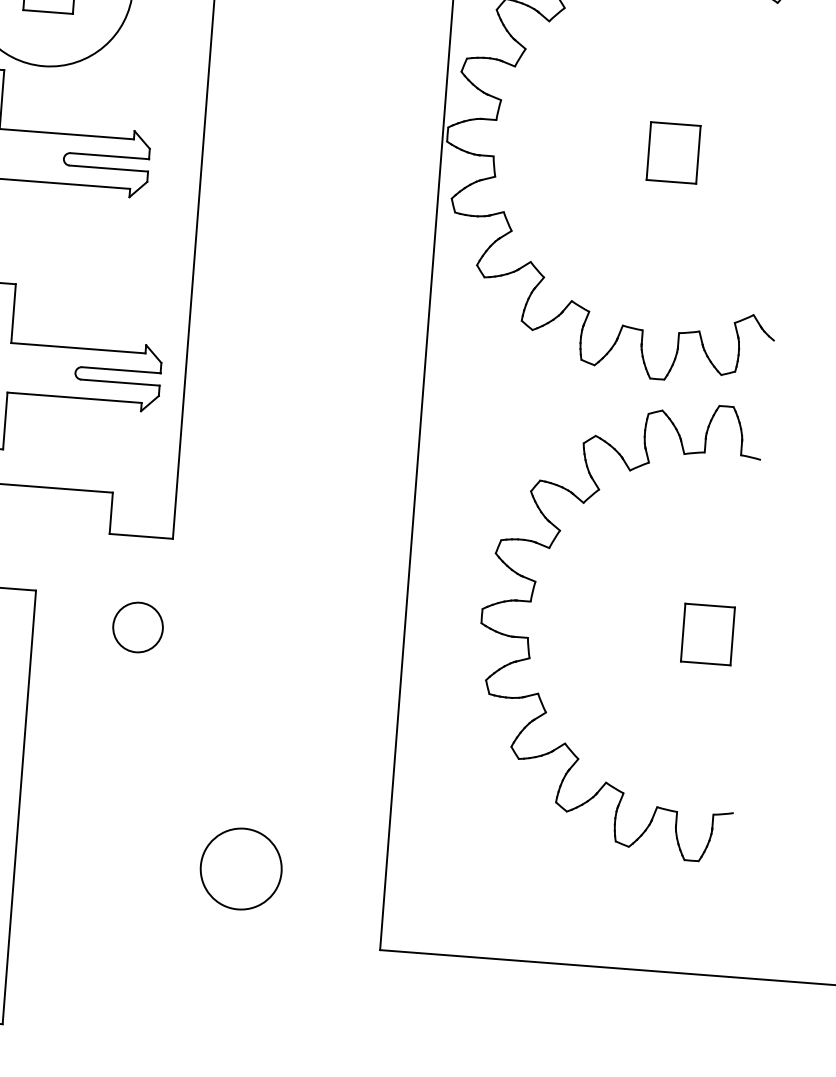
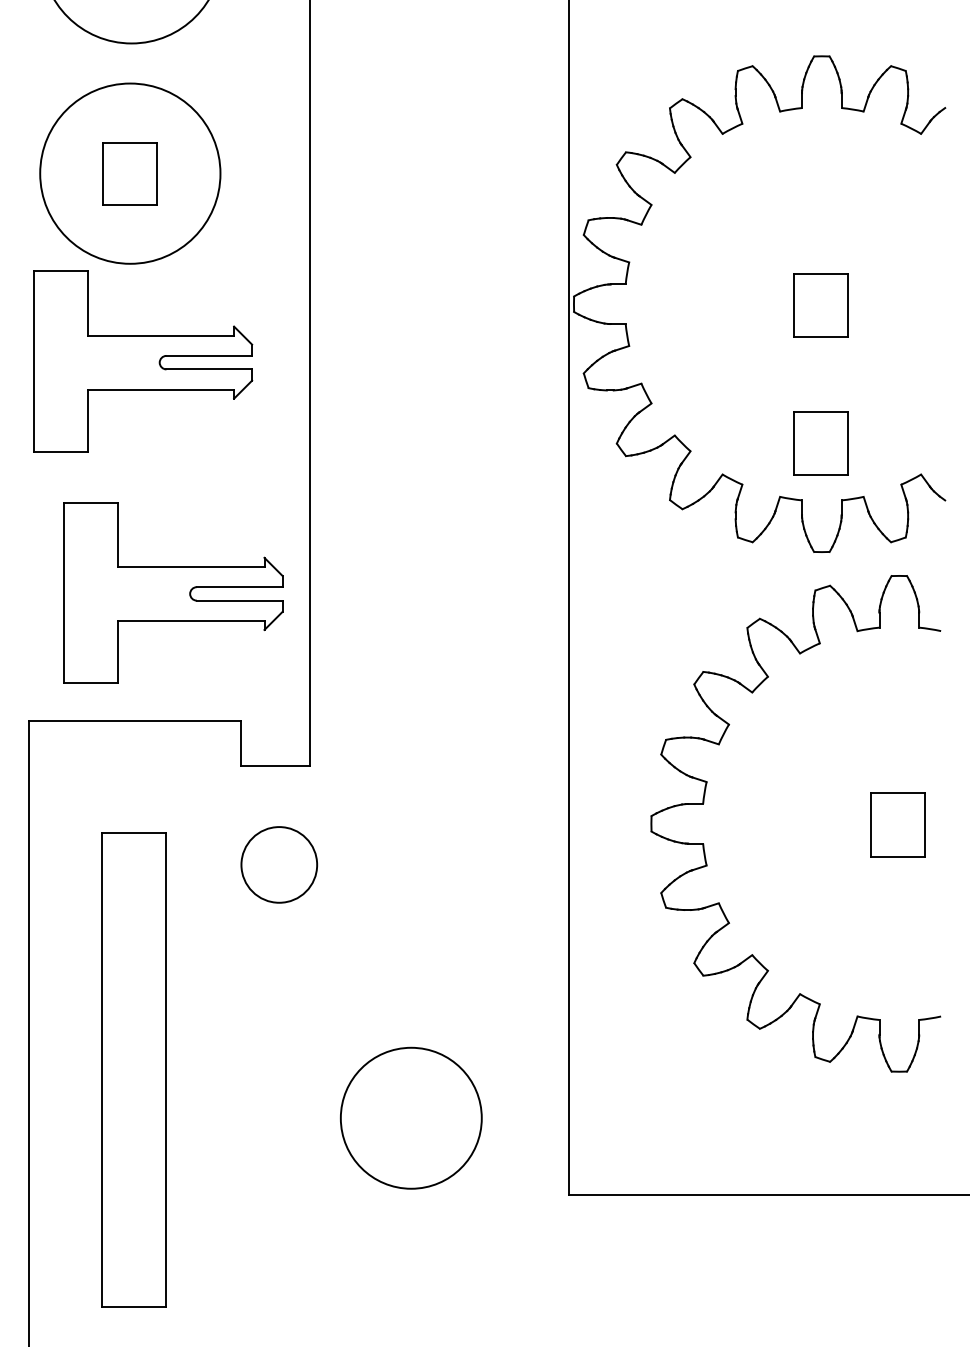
part: (663, 279) -> (820, 443), added
circle: (138, 627) -> (279, 864), size x1.4
circle: (241, 869) -> (411, 1118), size x1.6

